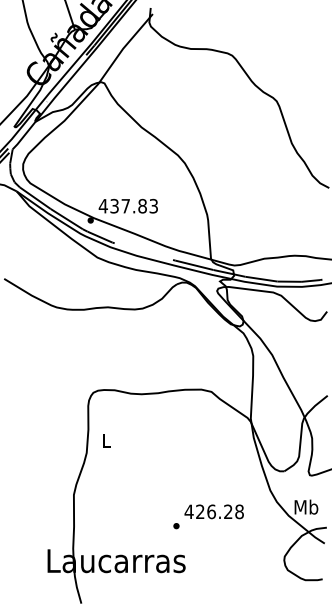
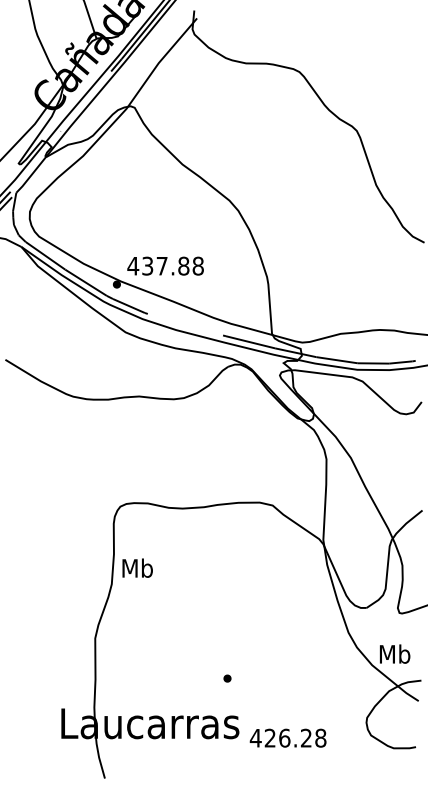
text: (153, 205) -> (197, 265), 437.83 -> 437.88
text: (106, 439) -> (137, 567), L -> Mb
text: (213, 511) -> (287, 737), moved

